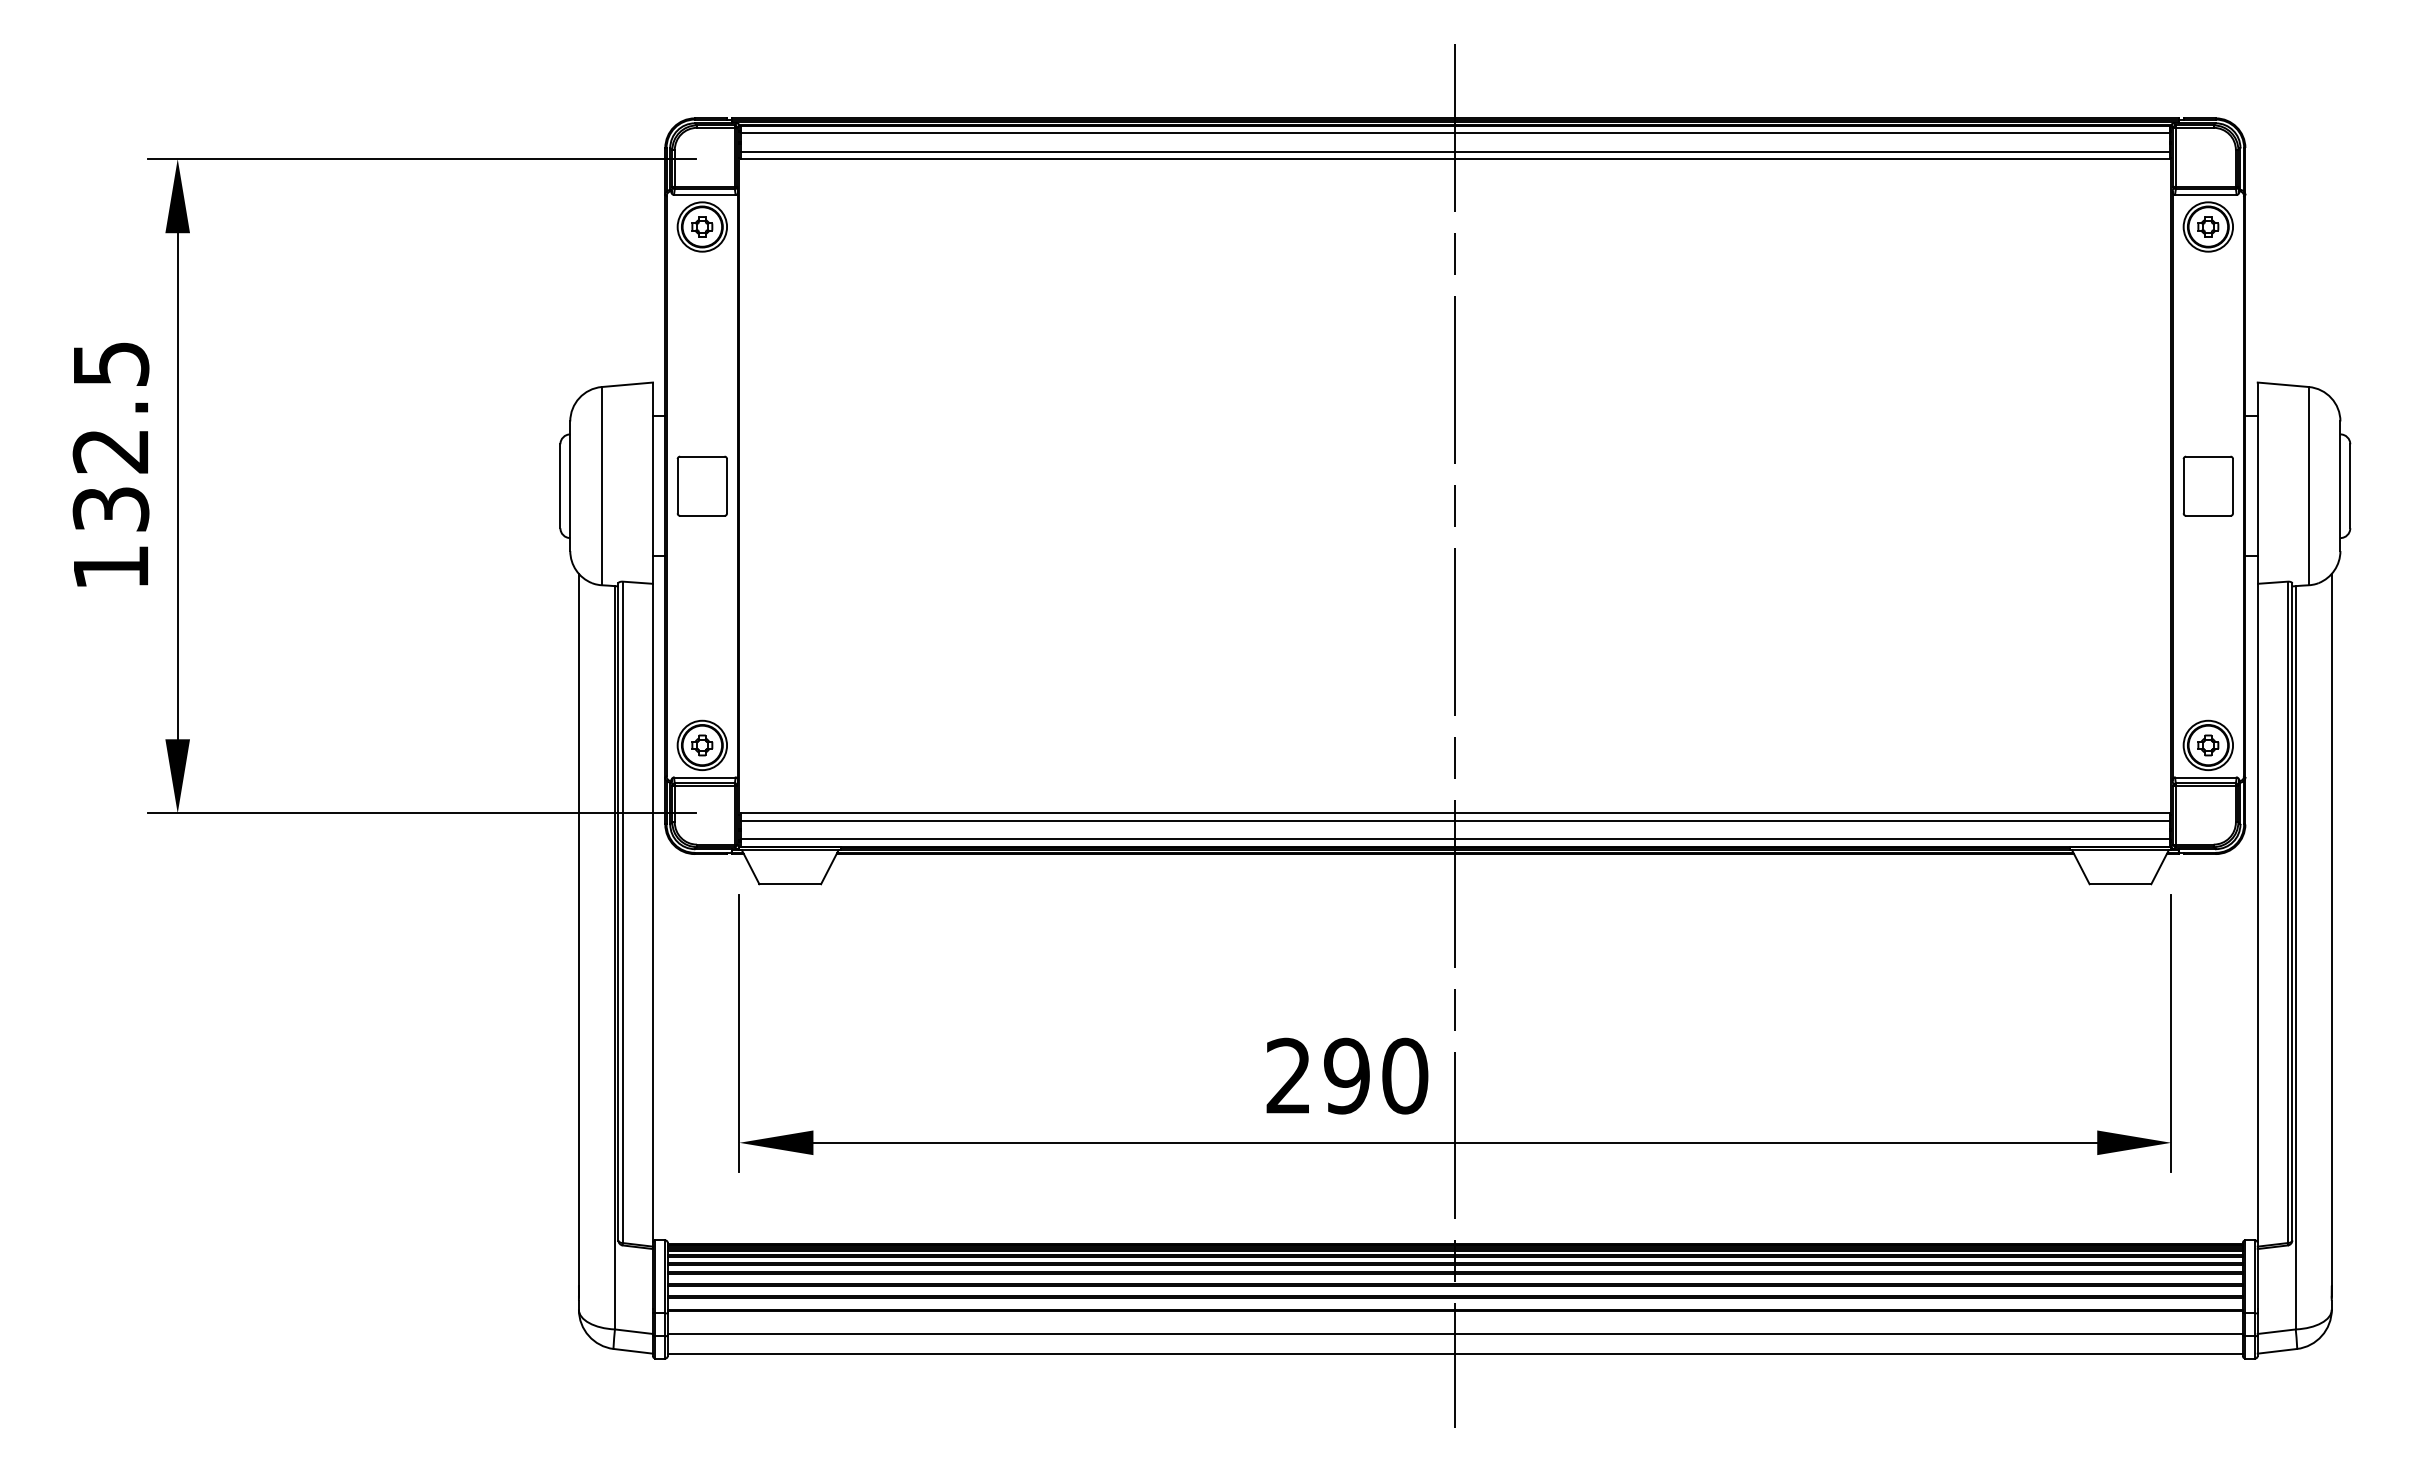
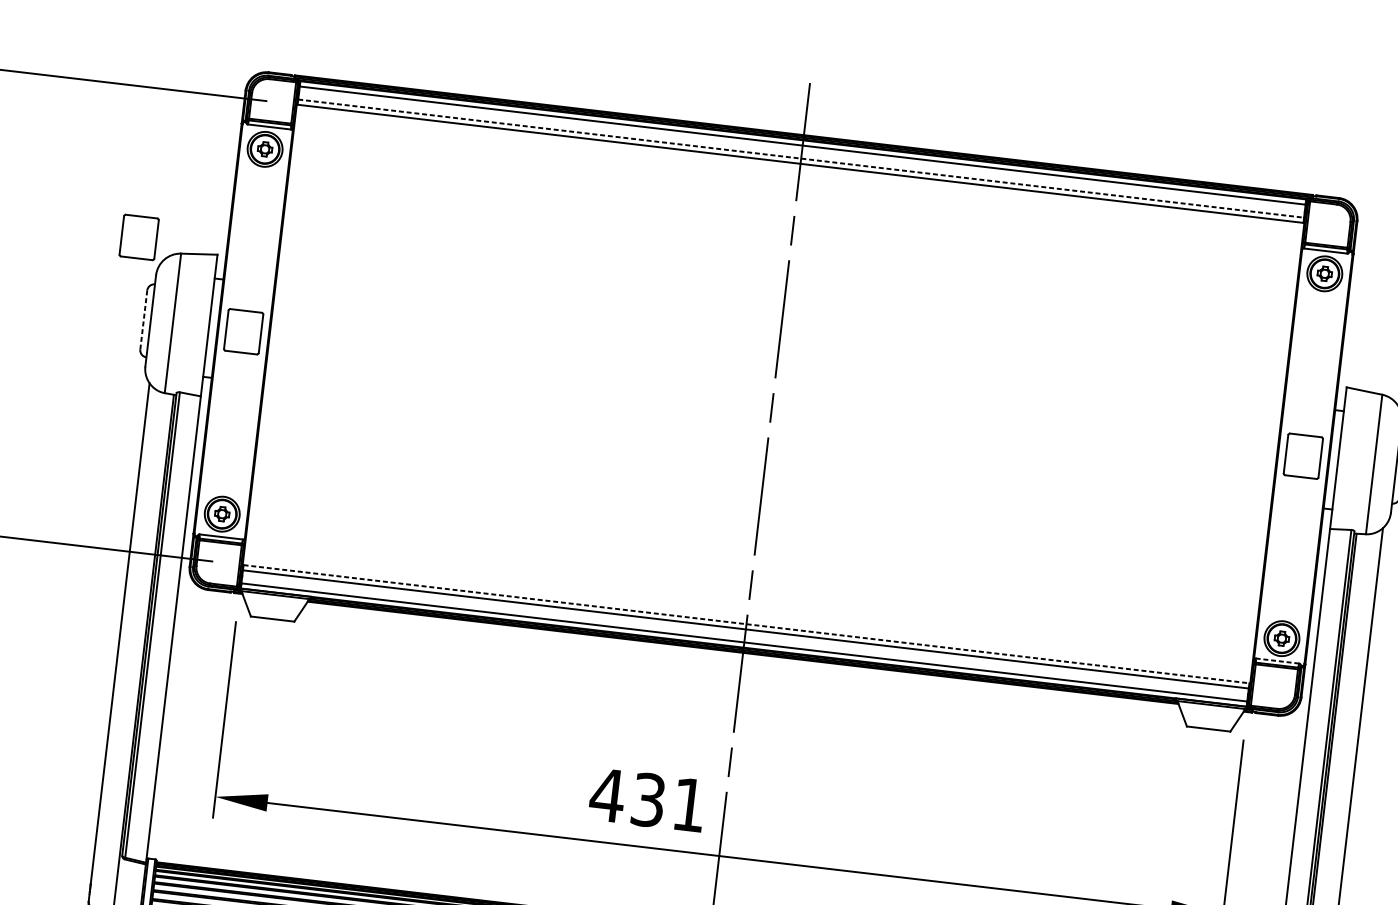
line: (1455, 151) -> (801, 158), solid -> dashed
part: (539, 370) -> (138, 236), added
line: (560, 486) -> (143, 320), solid -> dashed
line: (2205, 777) -> (1277, 660), solid -> dashed
line: (1455, 813) -> (746, 624), solid -> dashed
text: (1346, 1075) -> (648, 799), 290 -> 431

